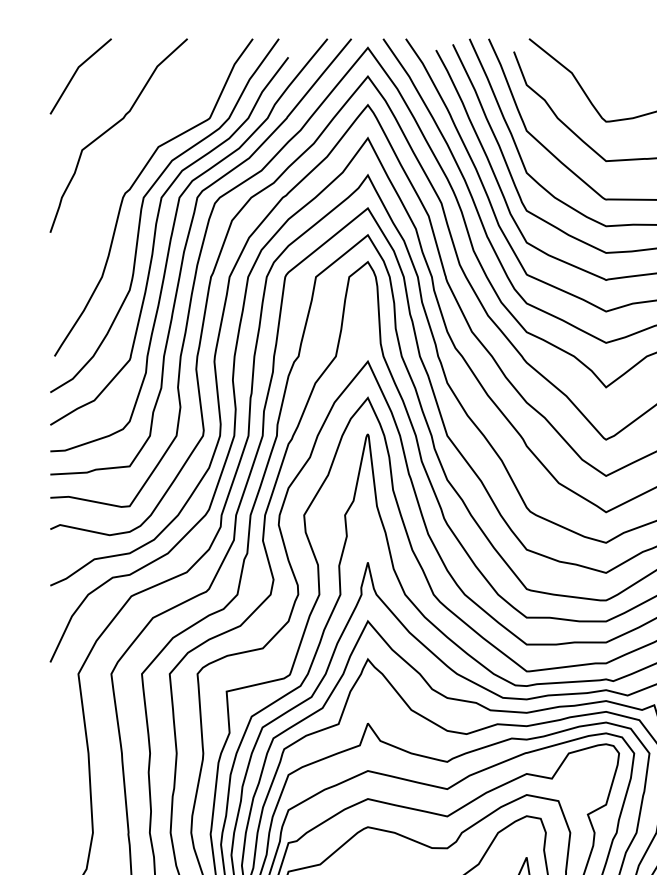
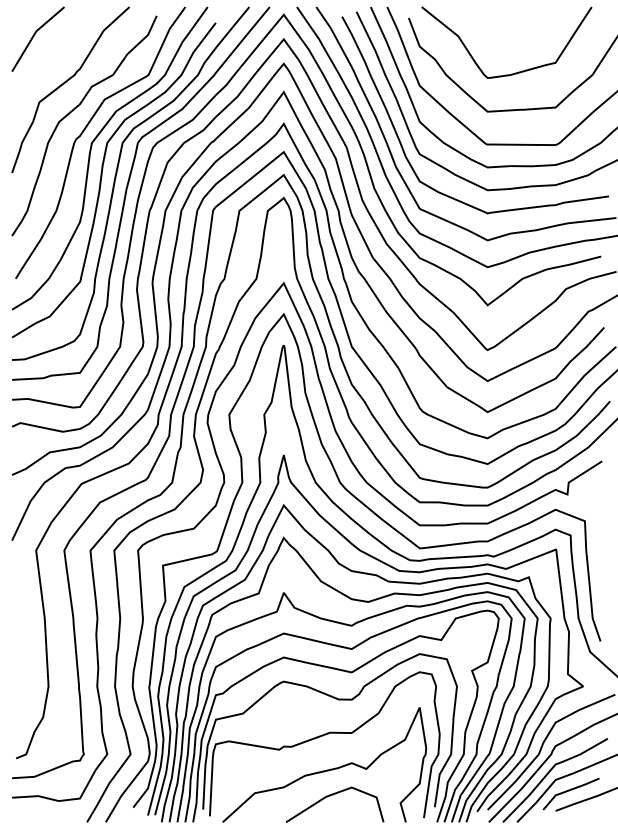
curve: (122, 160) -> (73, 111), added

